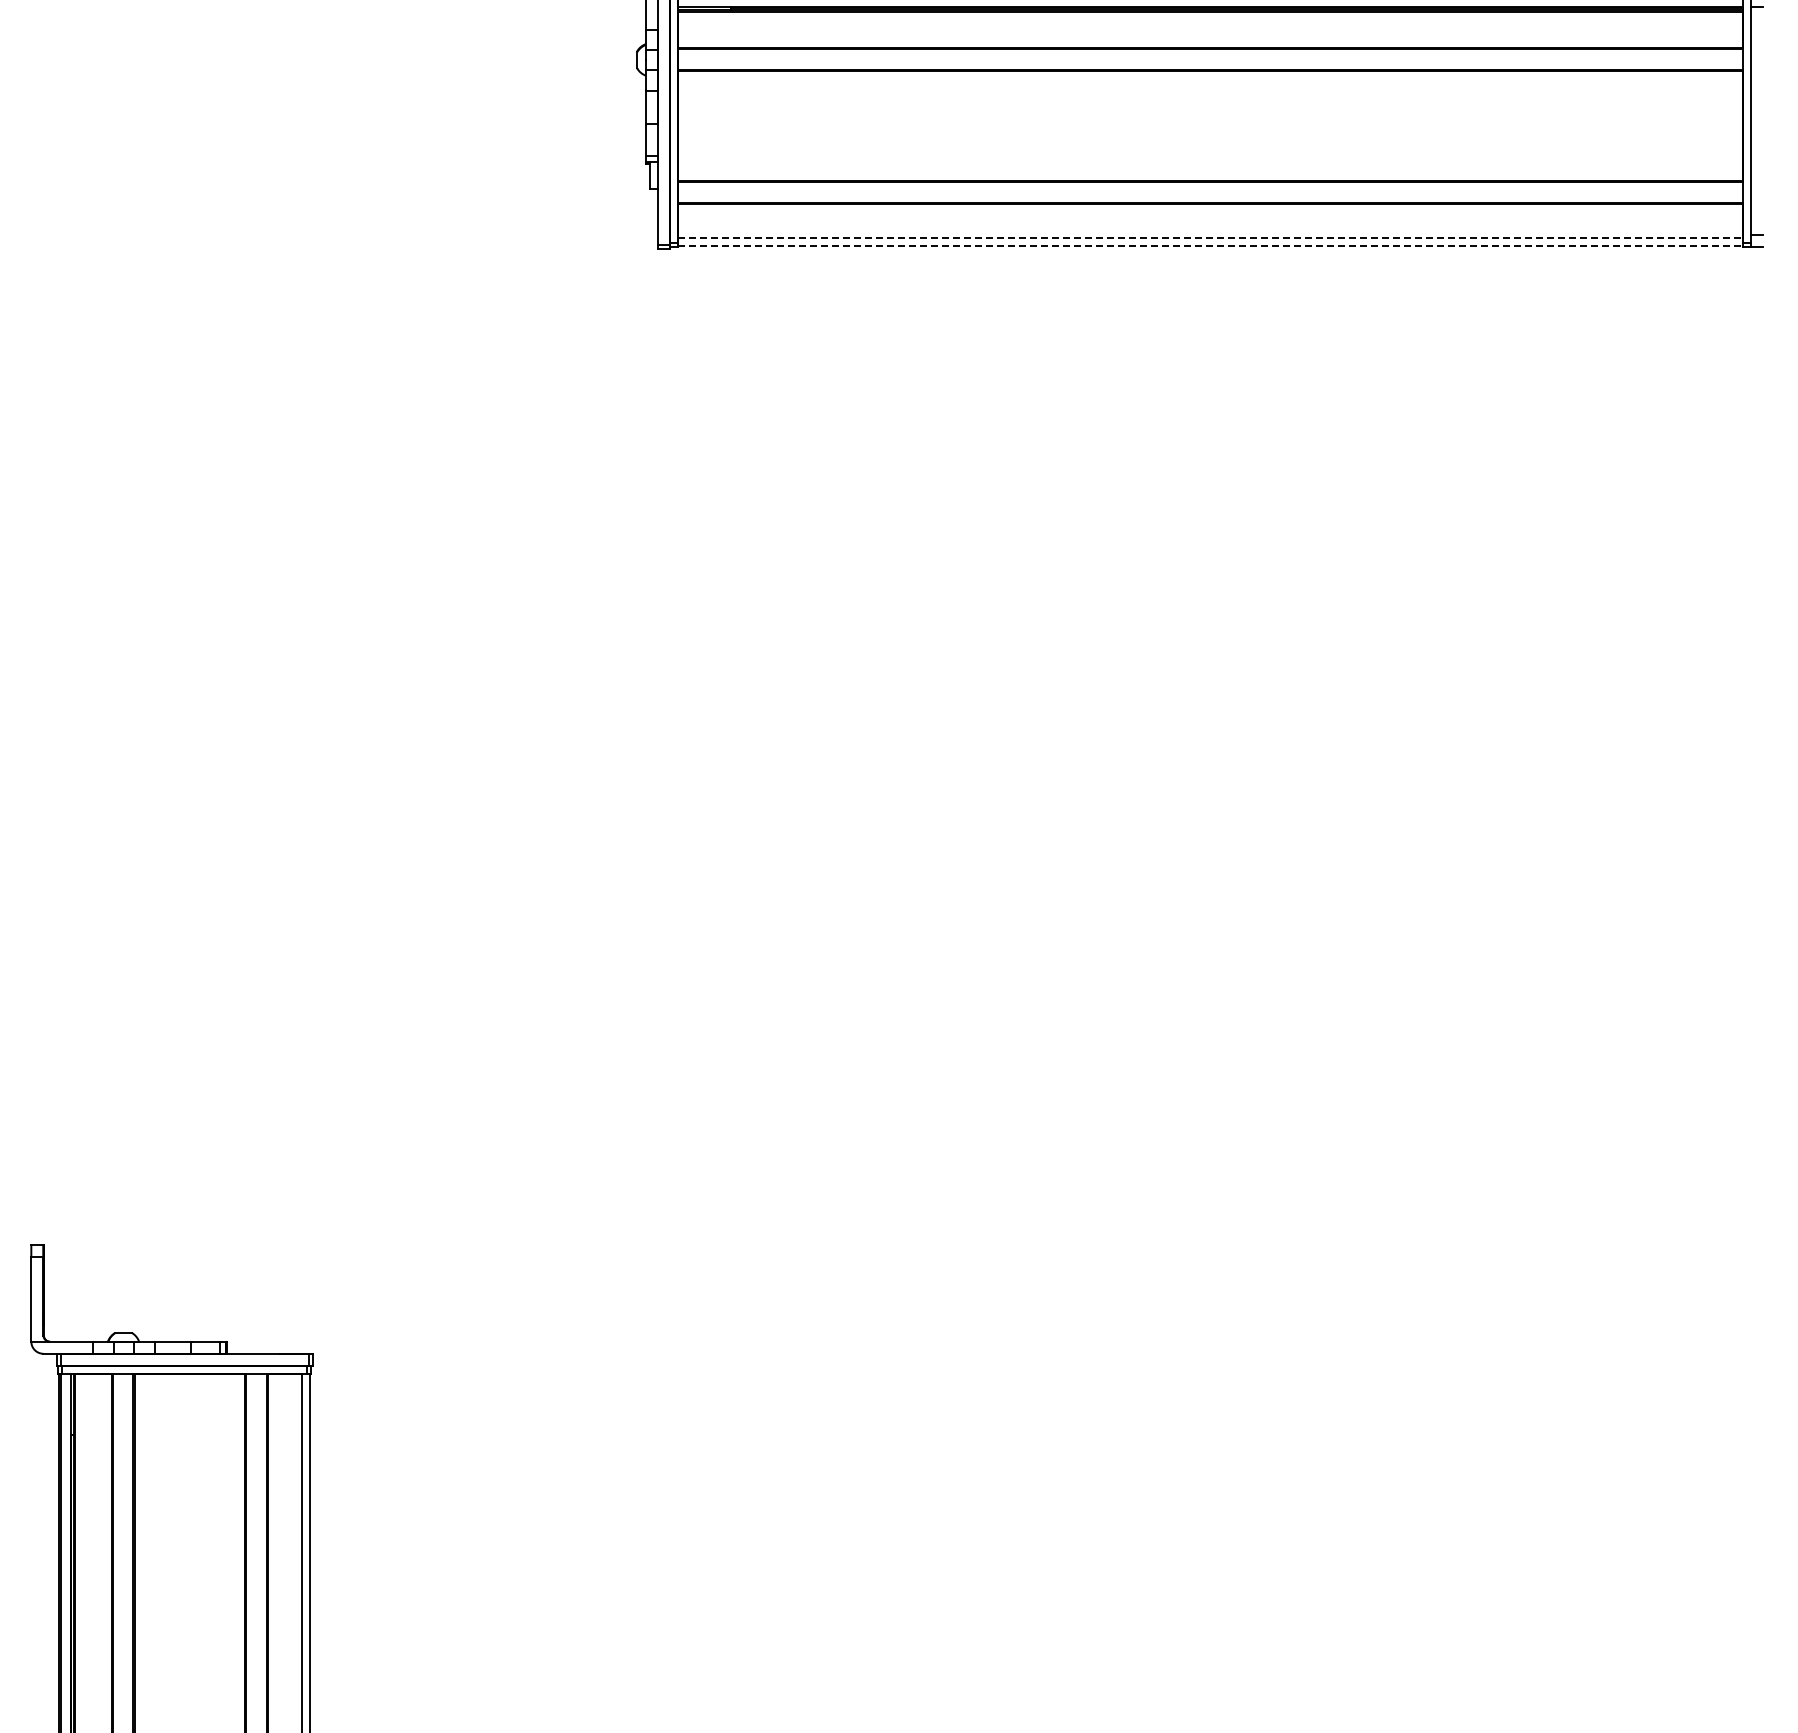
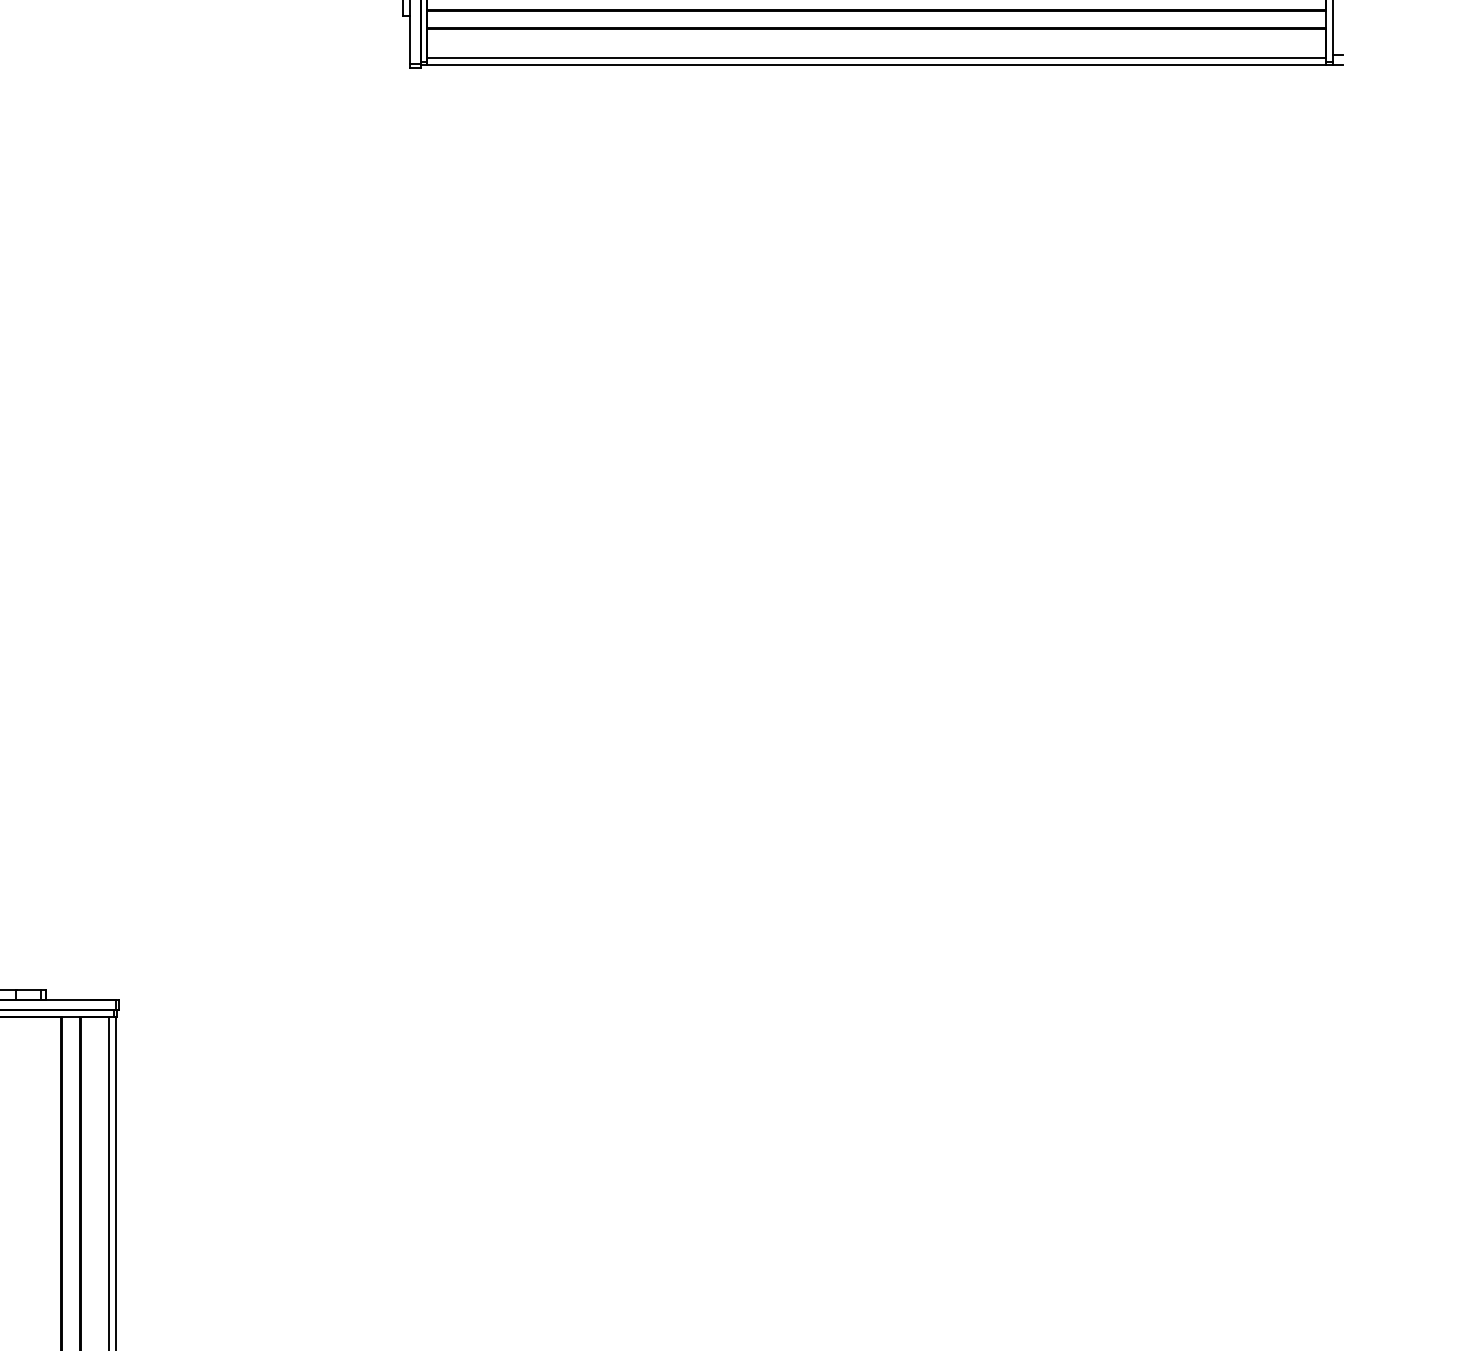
line: (1211, 238) -> (877, 58), dashed -> solid
line: (1211, 246) -> (877, 65), dashed -> solid

